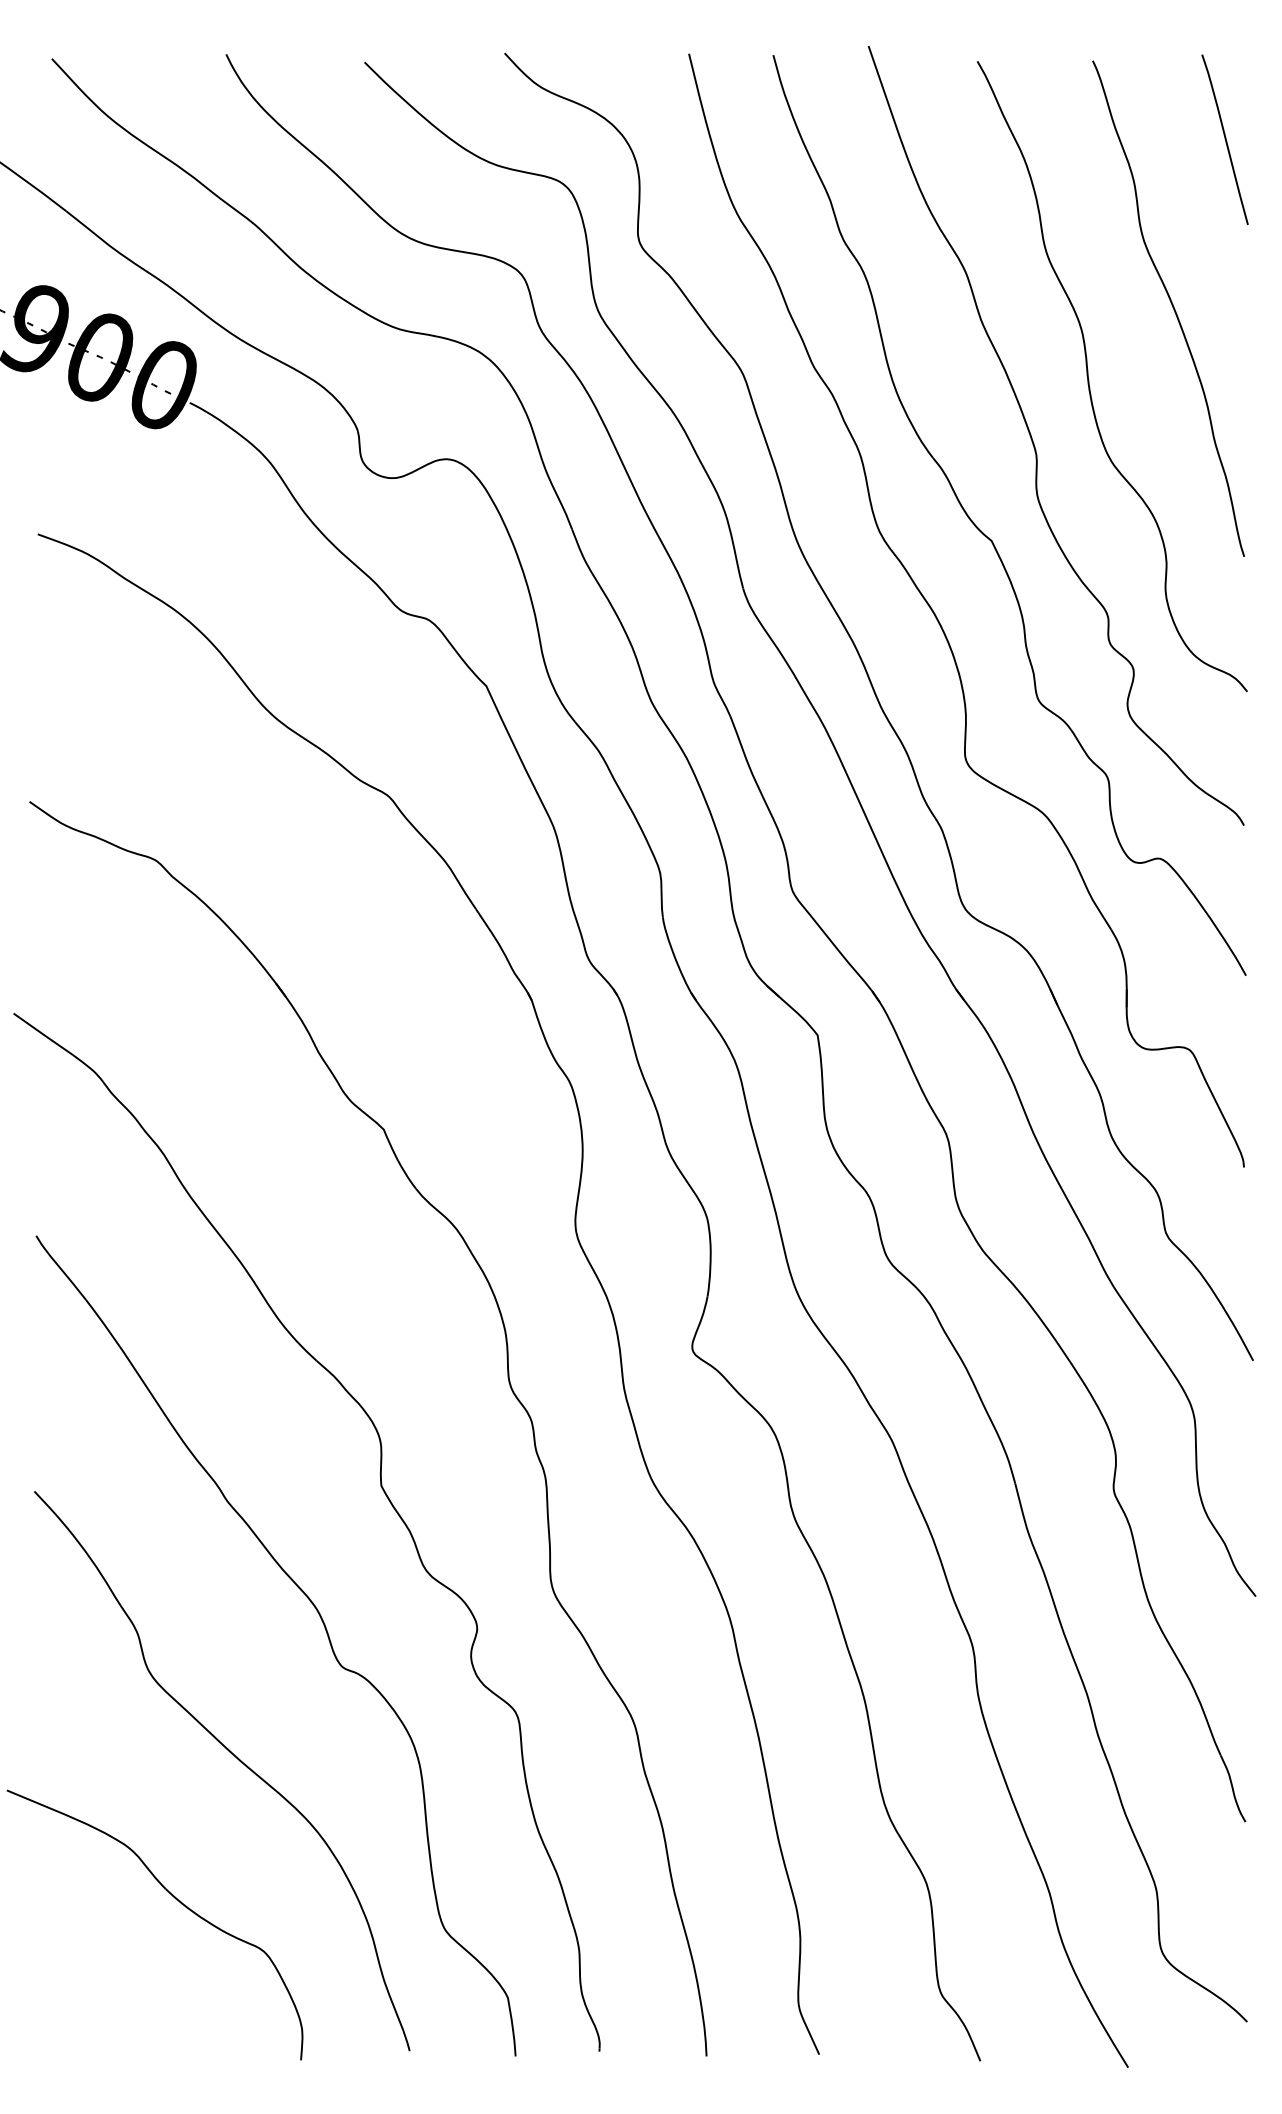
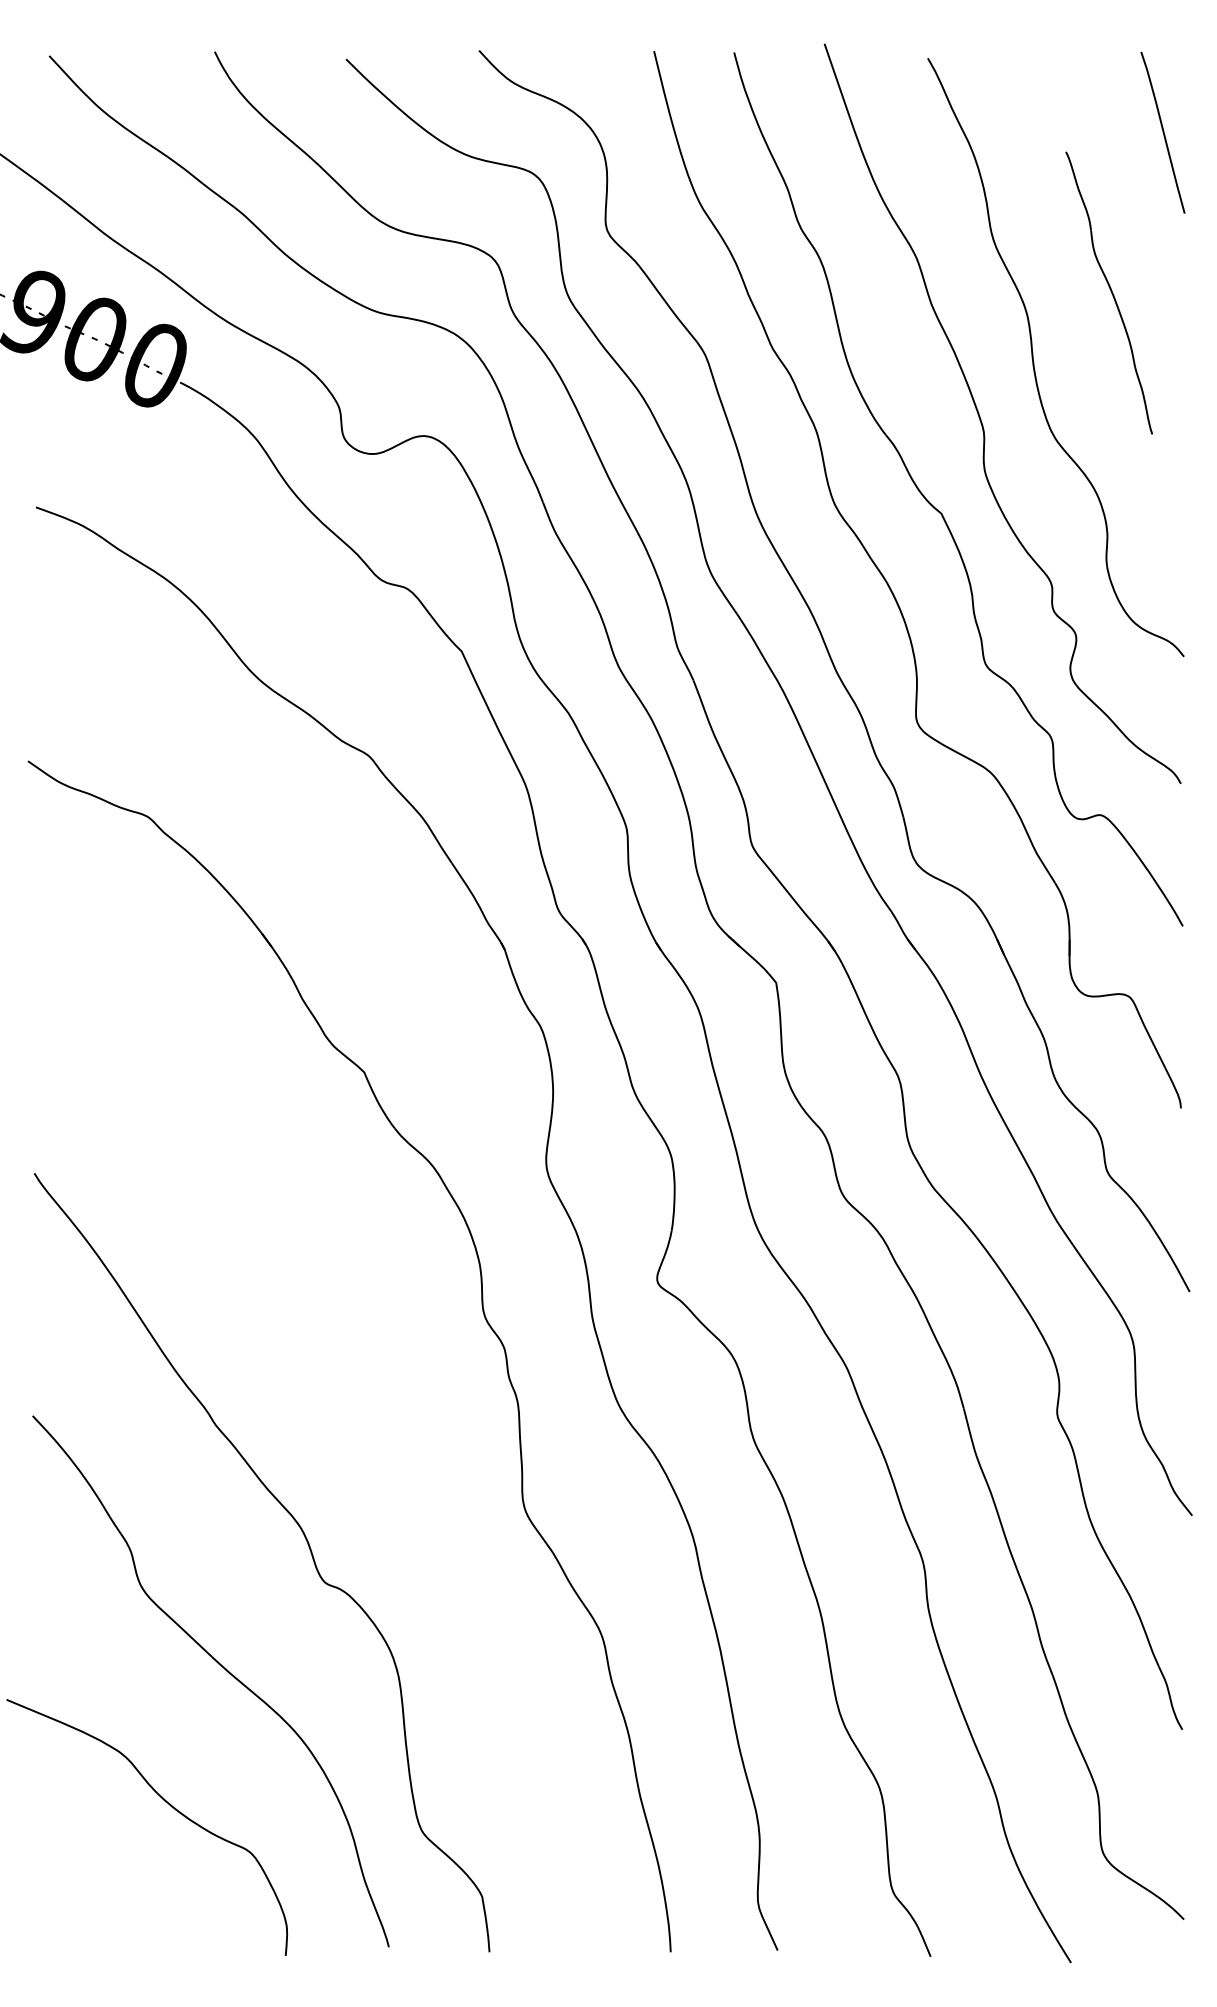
part: (1167, 308) -> (1108, 292), size x0.6
part: (383, 1493) -> (364, 1417), removed

